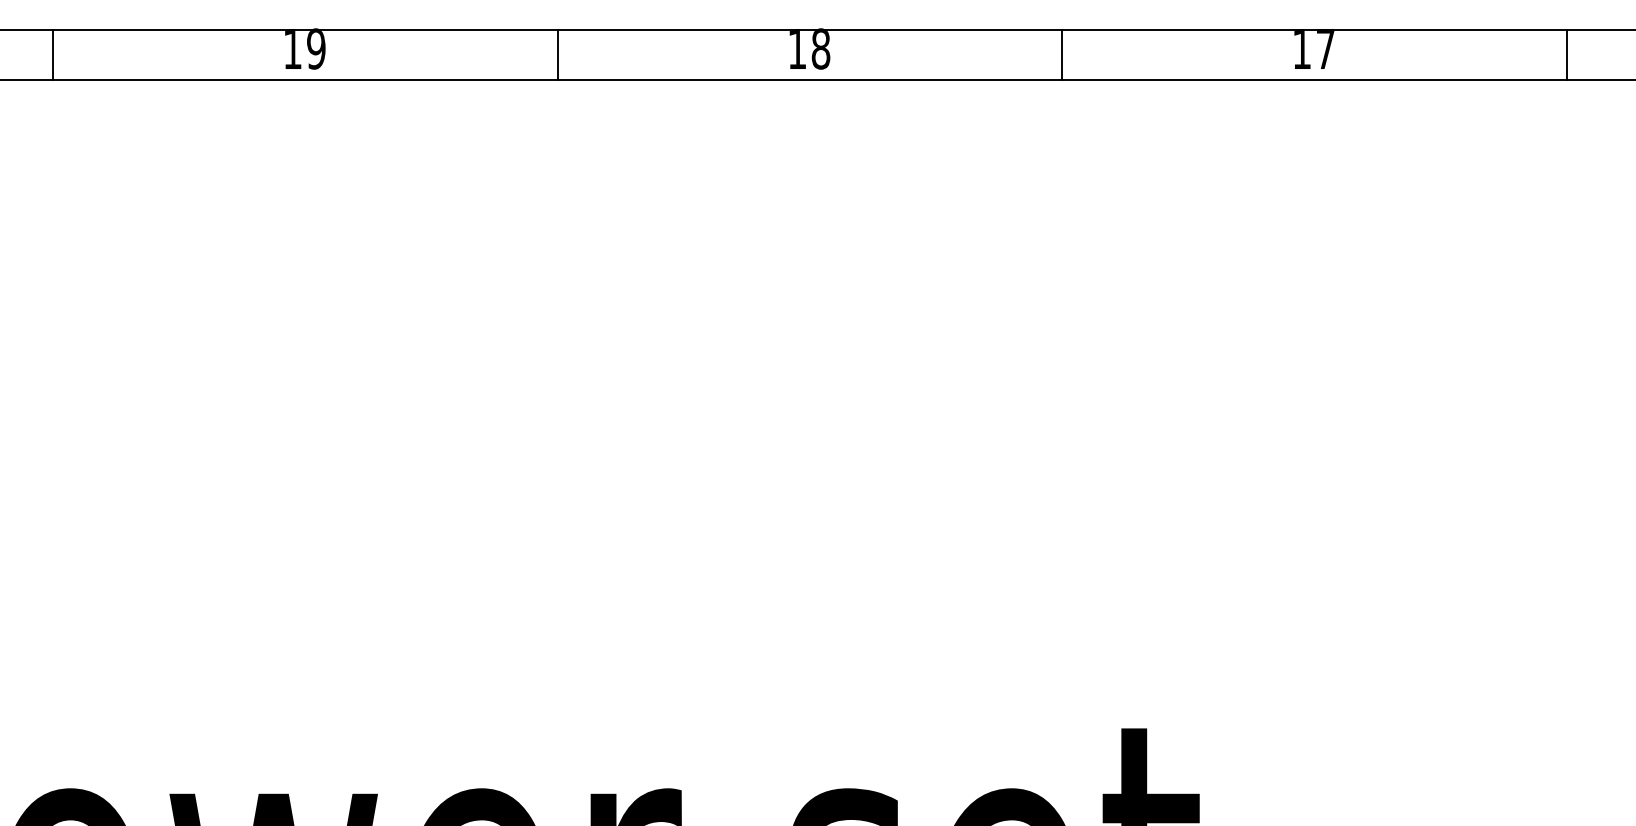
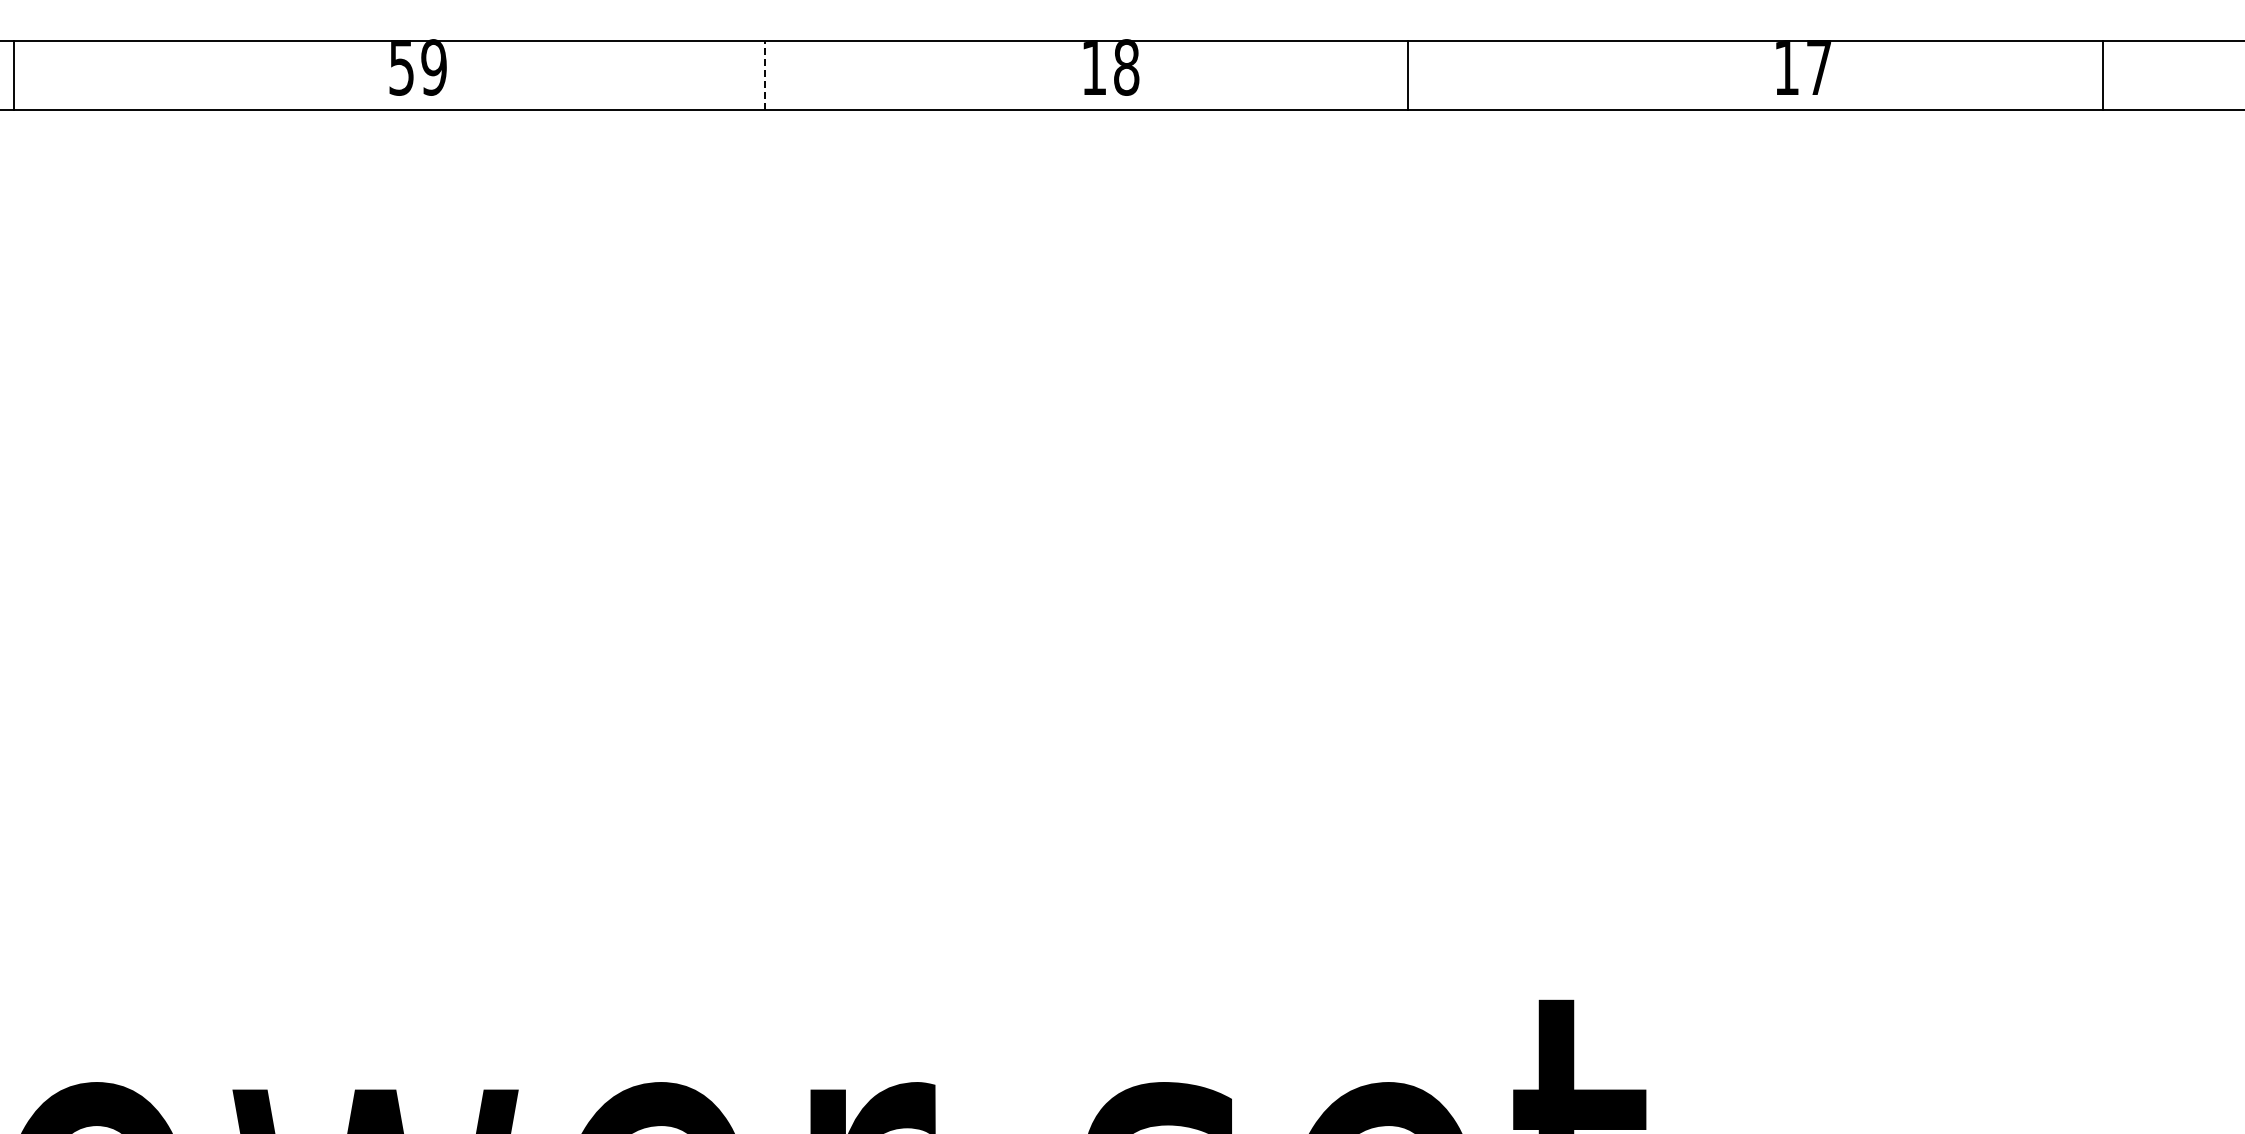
text: (292, 49) -> (401, 68), 19 -> 59
line: (52, 54) -> (13, 75), moved
line: (557, 54) -> (765, 75), solid -> dashed
line: (1062, 54) -> (1407, 75), moved
line: (1567, 54) -> (2103, 75), moved

